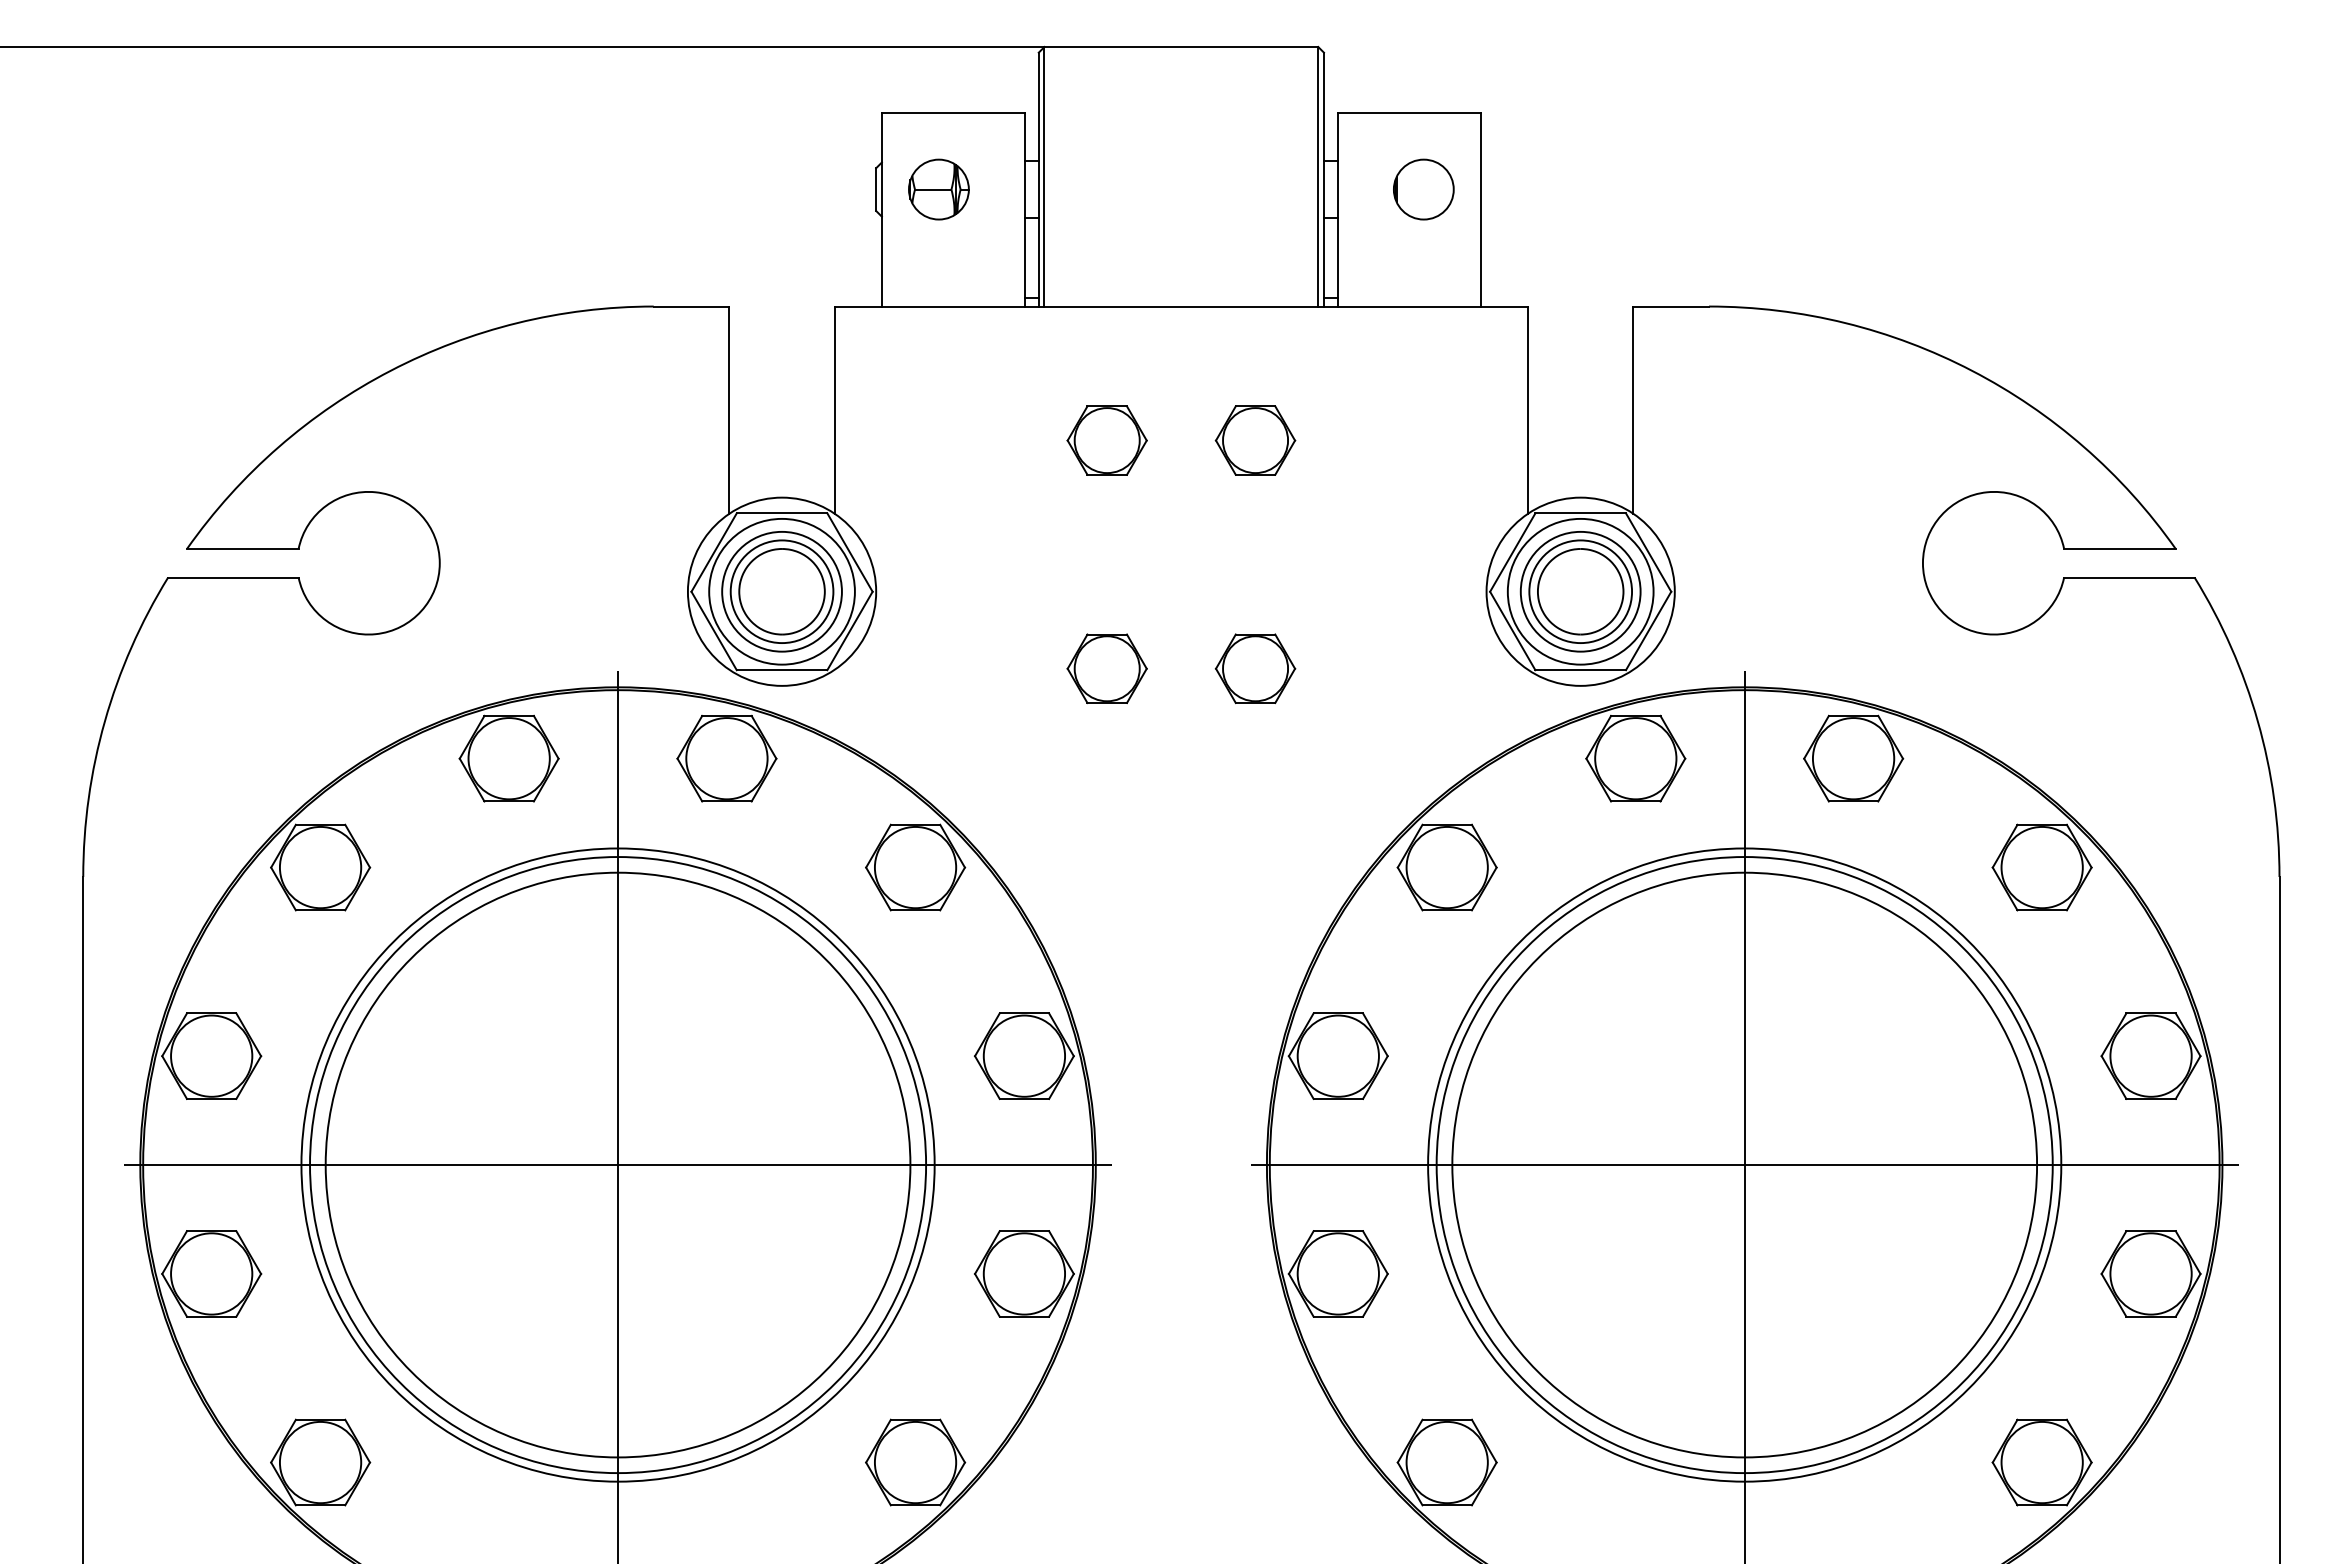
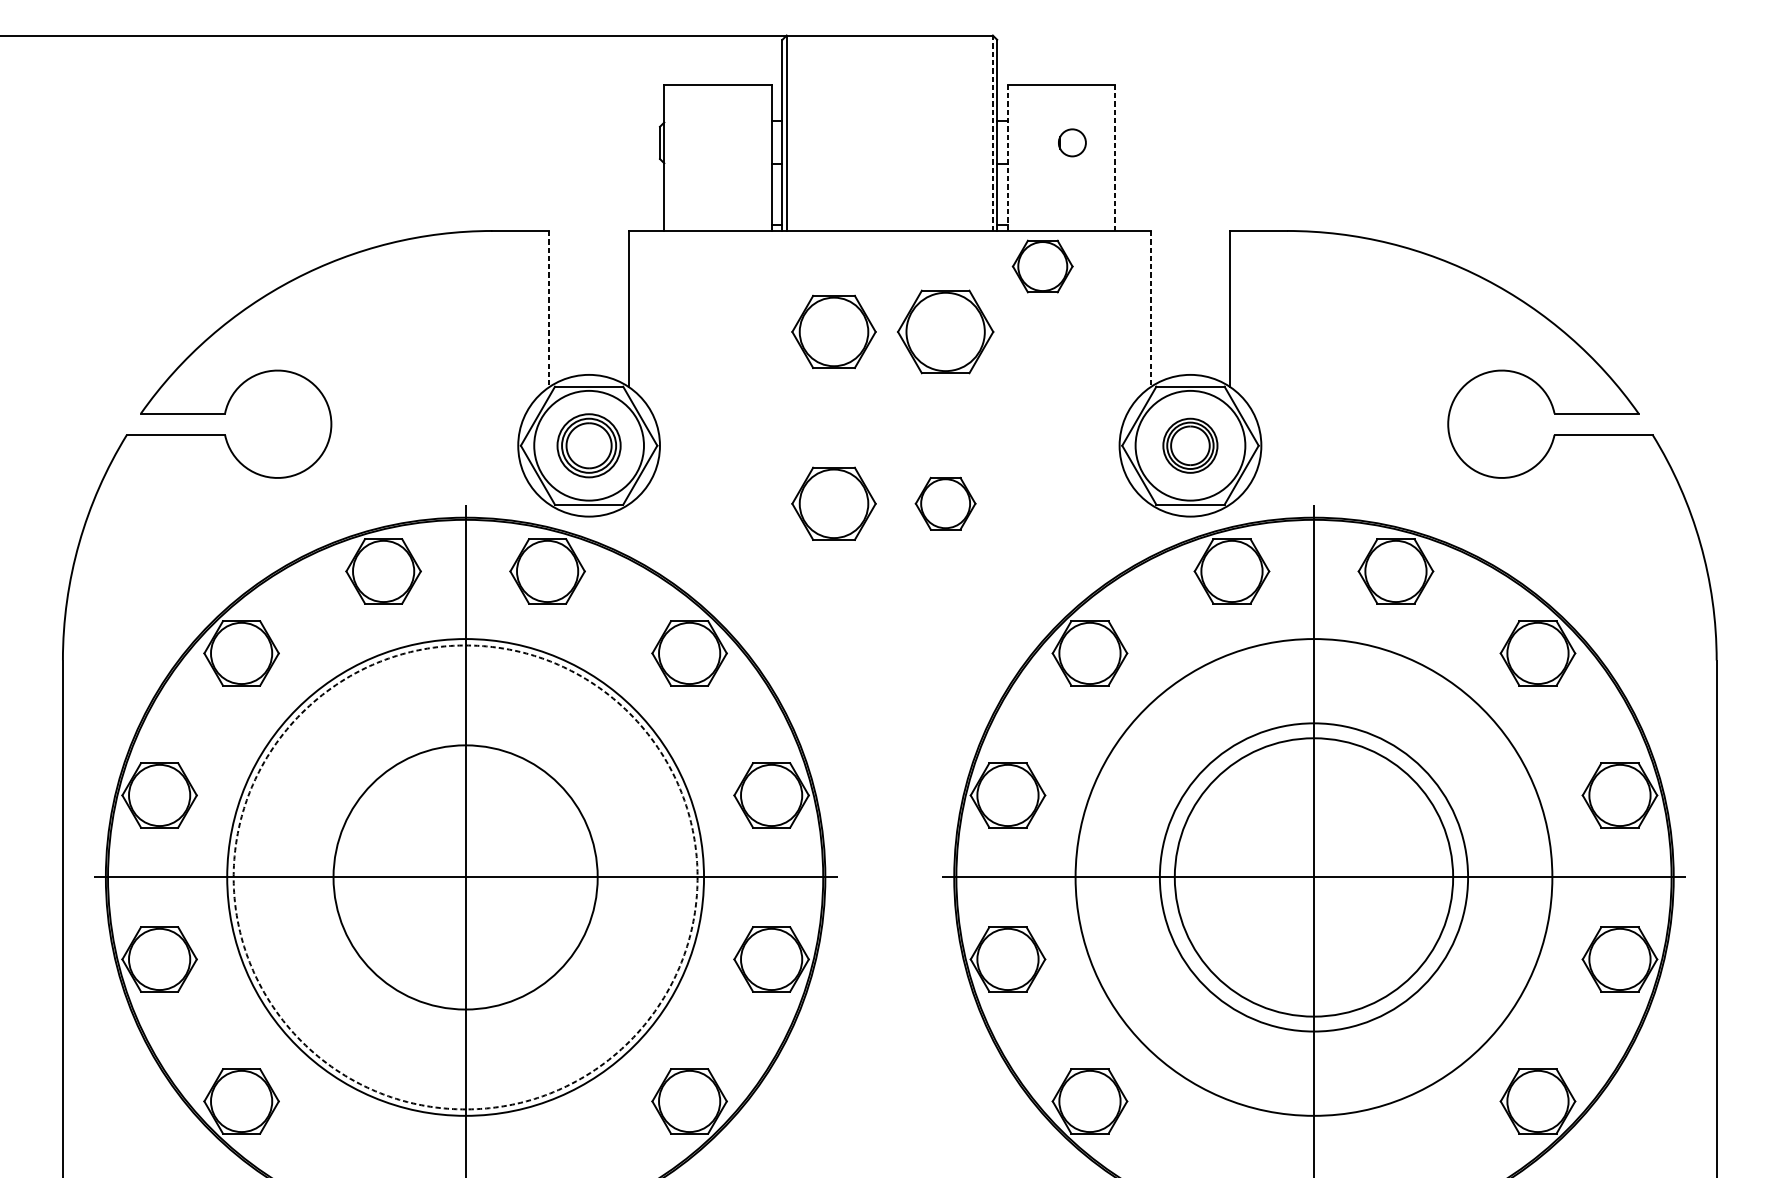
line: (1318, 176) -> (993, 133), solid -> dashed
part: (938, 189) -> (706, 142), removed
part: (1423, 189) -> (1072, 142), size x0.6
line: (1338, 209) -> (1008, 157), solid -> dashed
line: (1480, 209) -> (1115, 157), solid -> dashed
part: (1384, 353) -> (1042, 266), added
line: (729, 410) -> (549, 309), solid -> dashed
line: (1527, 410) -> (1150, 309), solid -> dashed
part: (1106, 440) -> (833, 331), size x1.4
part: (1255, 440) -> (945, 331), size x1.6
part: (781, 591) -> (588, 445), size x0.7
part: (1580, 591) -> (1190, 445), size x0.6
part: (1106, 668) -> (833, 503), size x1.4
circle: (617, 1164) -> (465, 877), size x0.6
circle: (1744, 1164) -> (1313, 877), size x0.7
circle: (618, 1165) -> (465, 877), solid -> dashed
circle: (1744, 1165) -> (1313, 877), size x0.6

